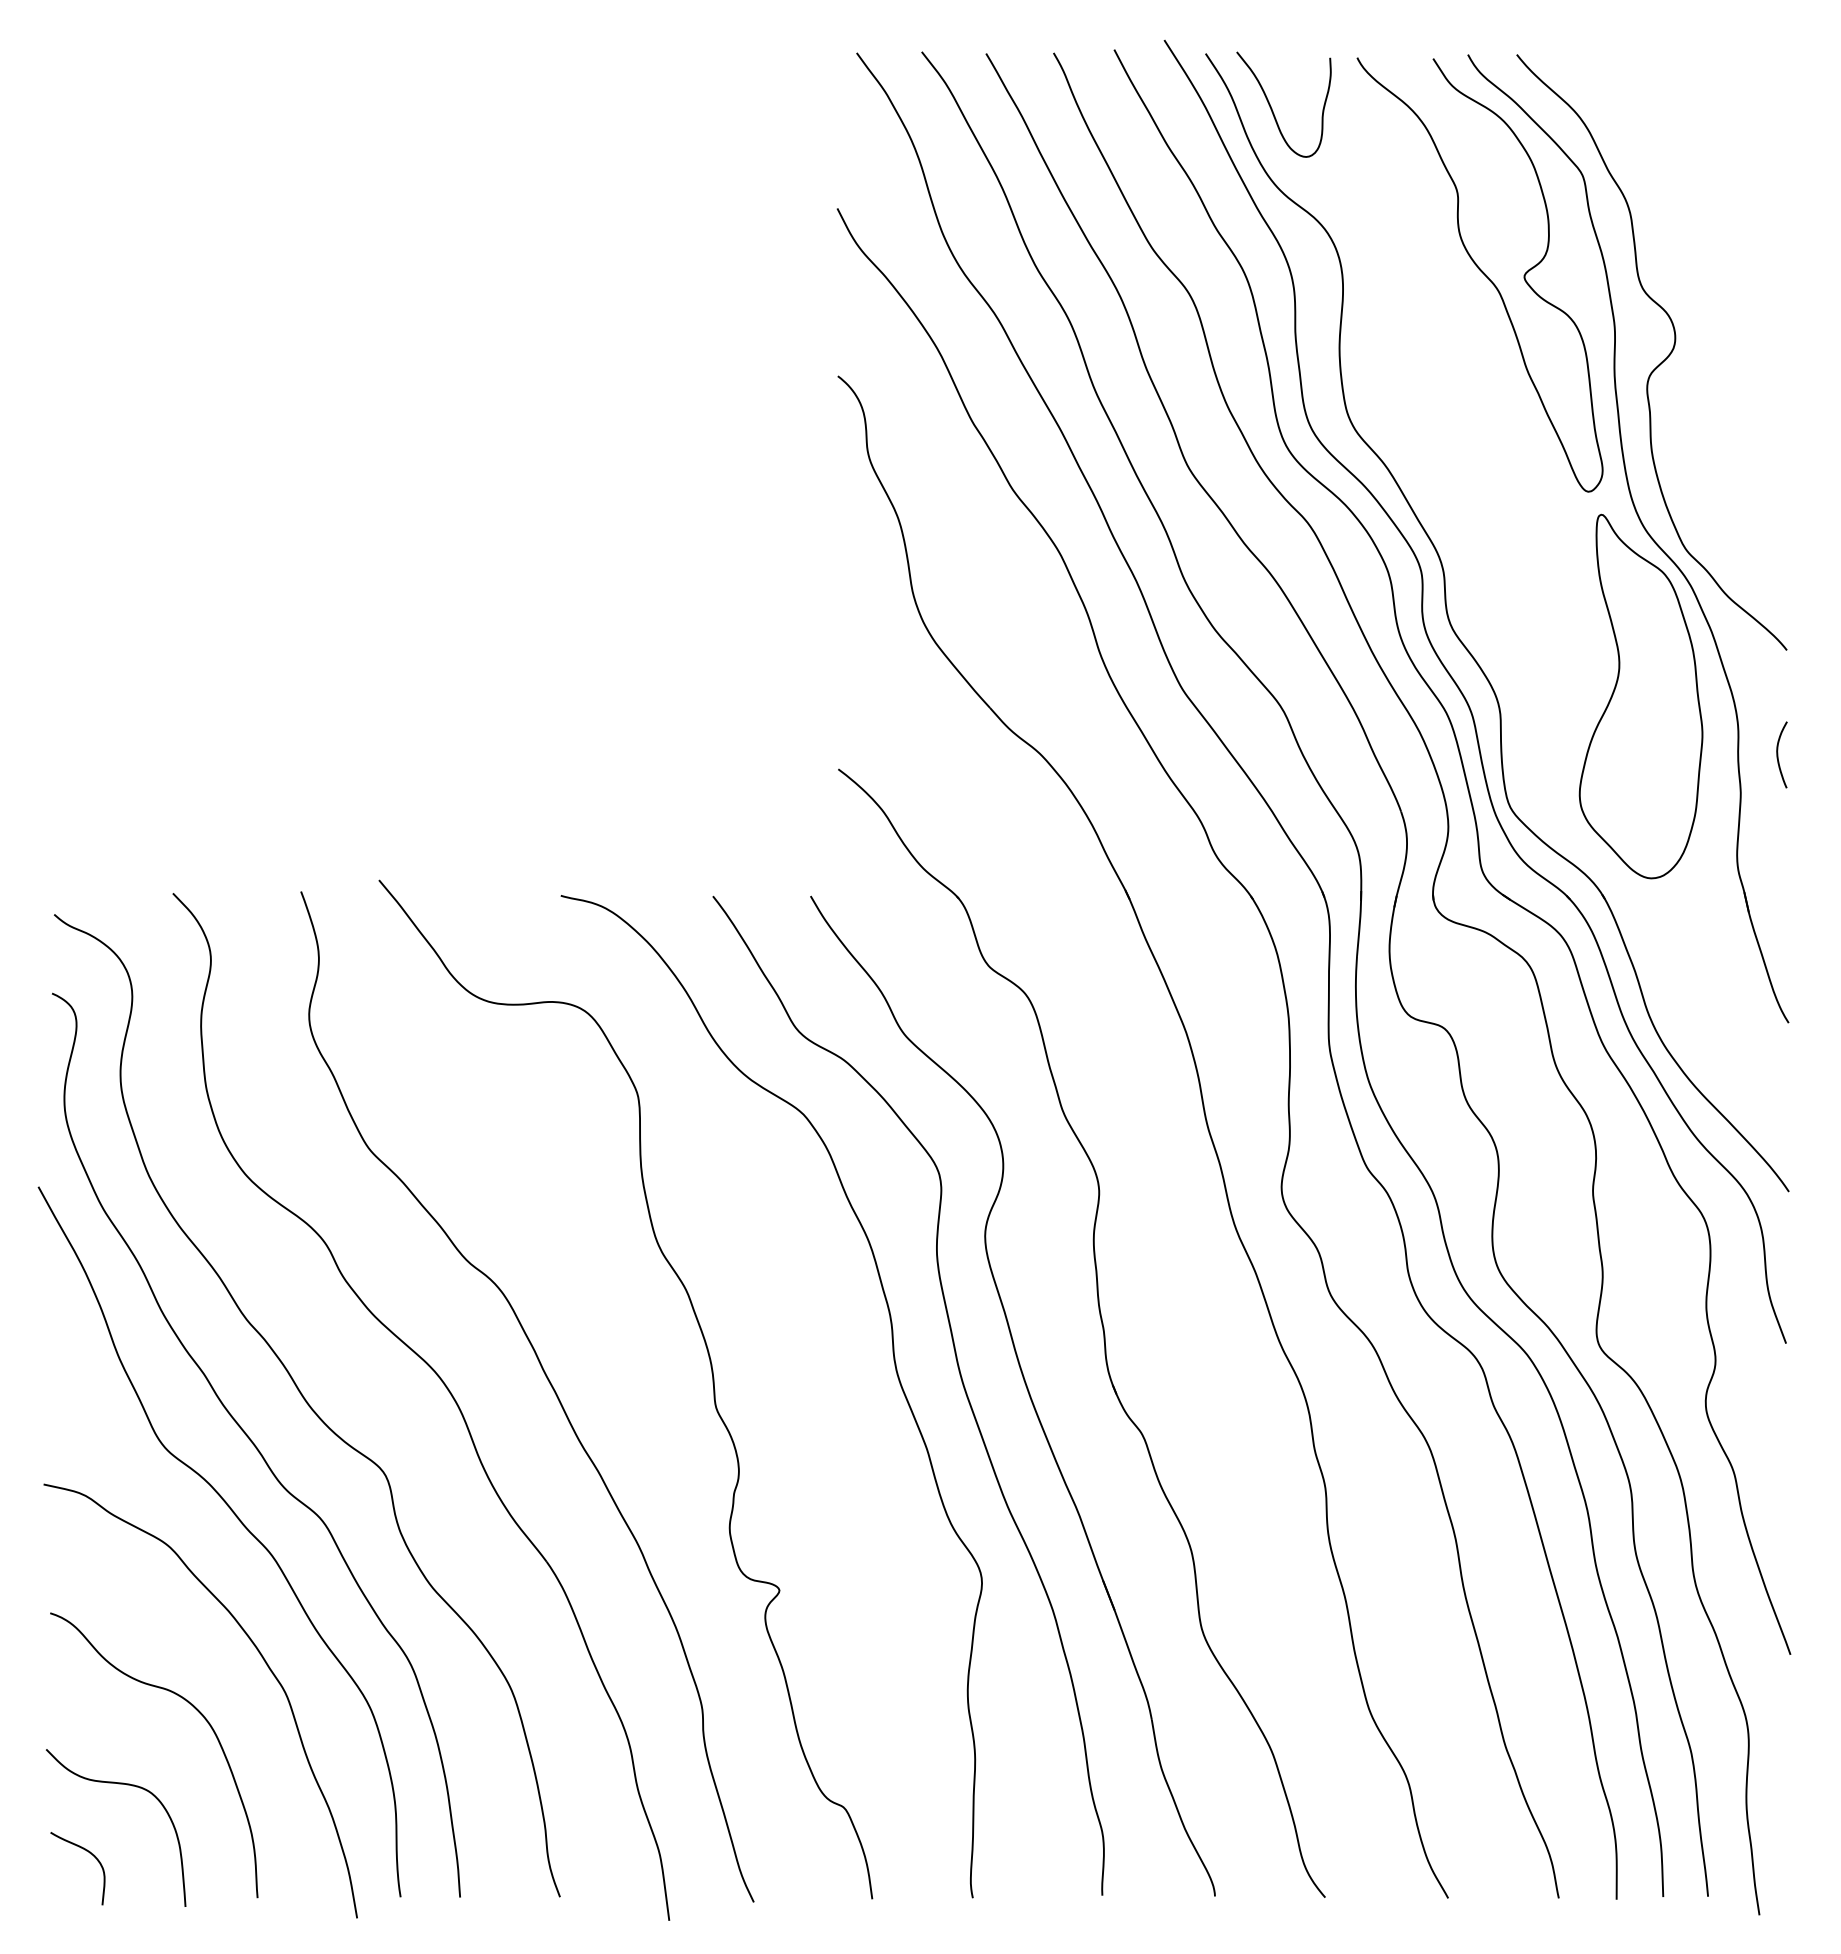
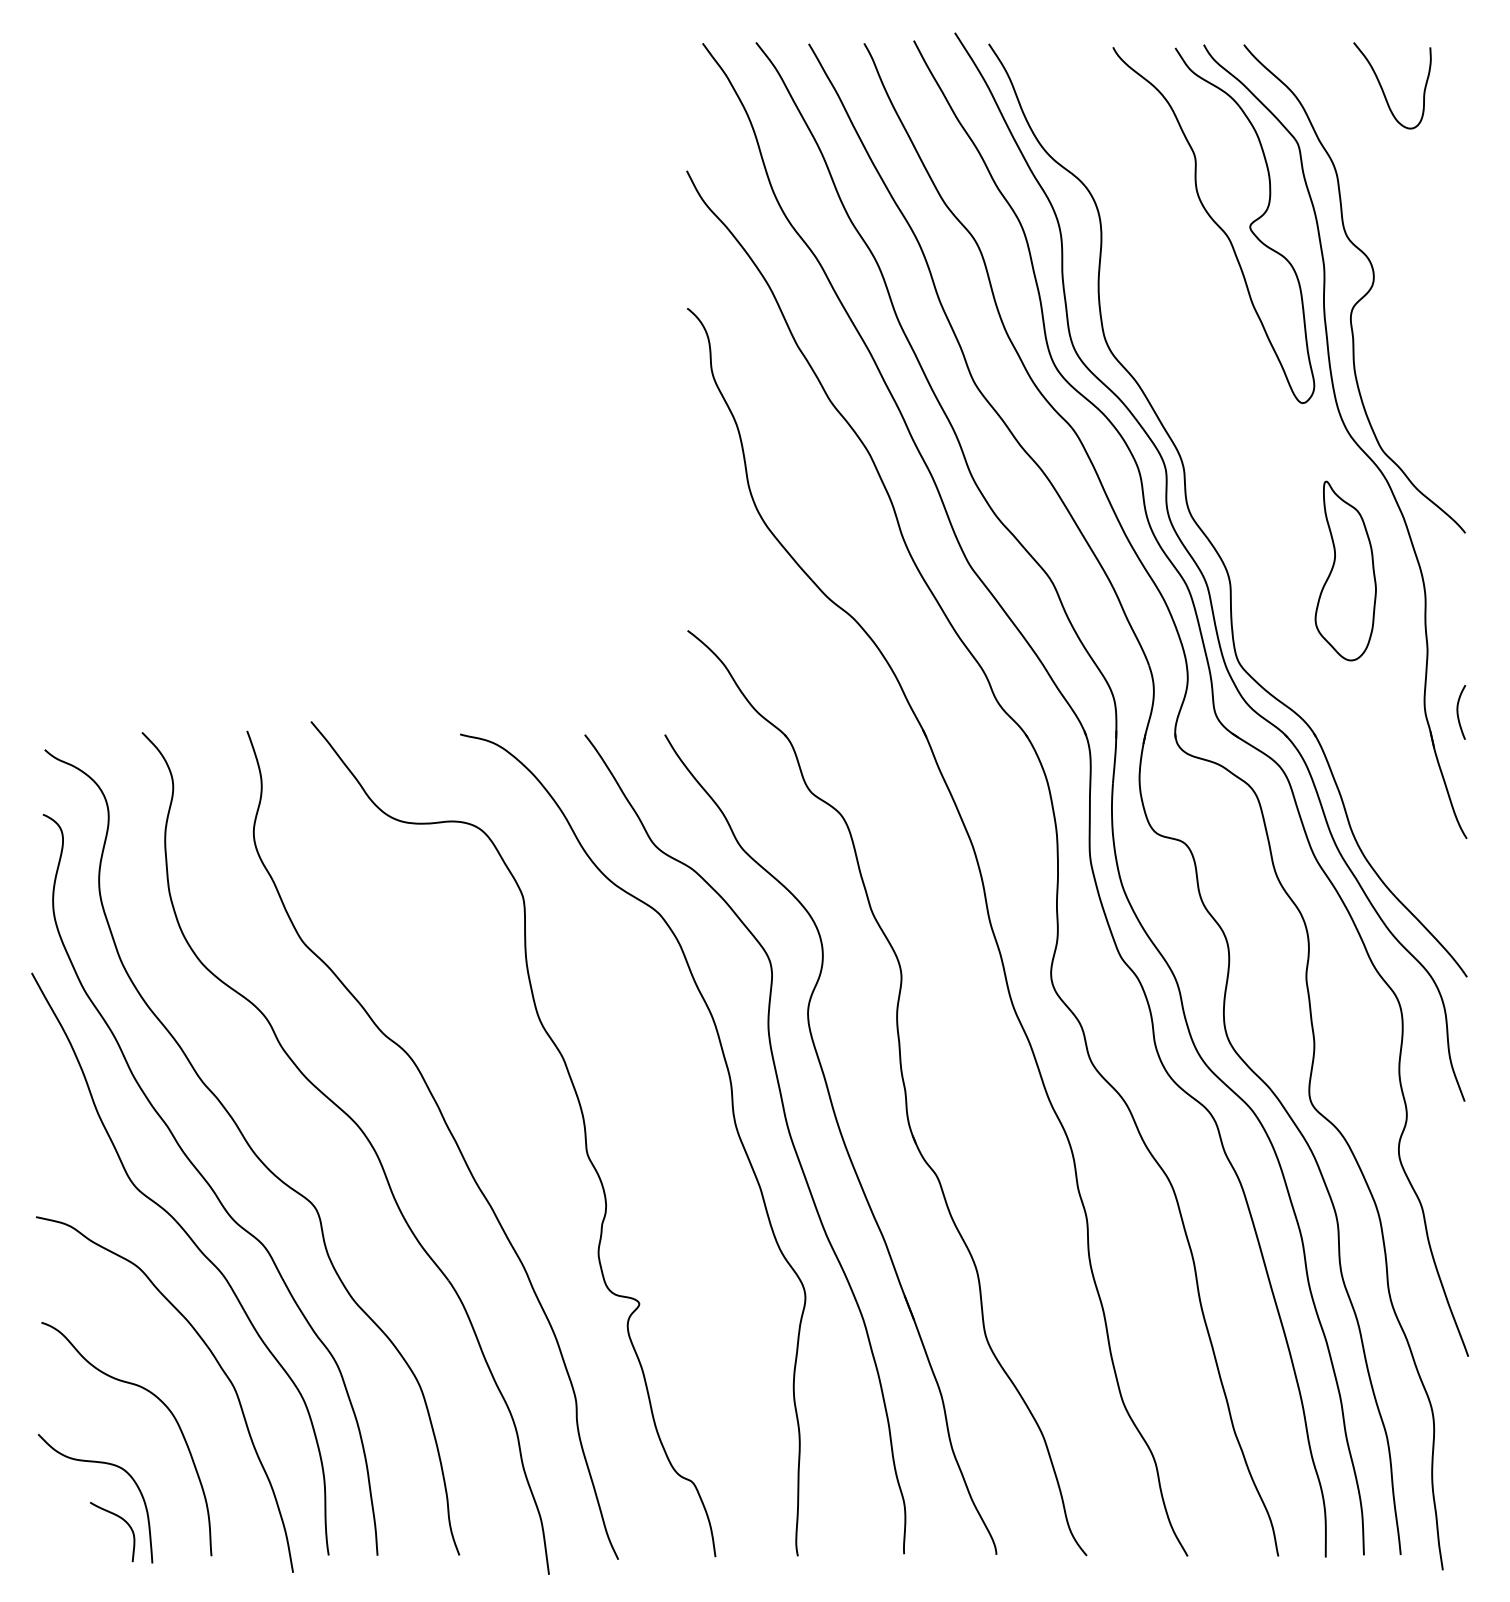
curve: (1272, 108) -> (1383, 88), moved
part: (1640, 696) -> (1345, 571), size x0.6
curve: (1778, 754) -> (1458, 712), moved
curve: (90, 1854) -> (122, 1520), moved

